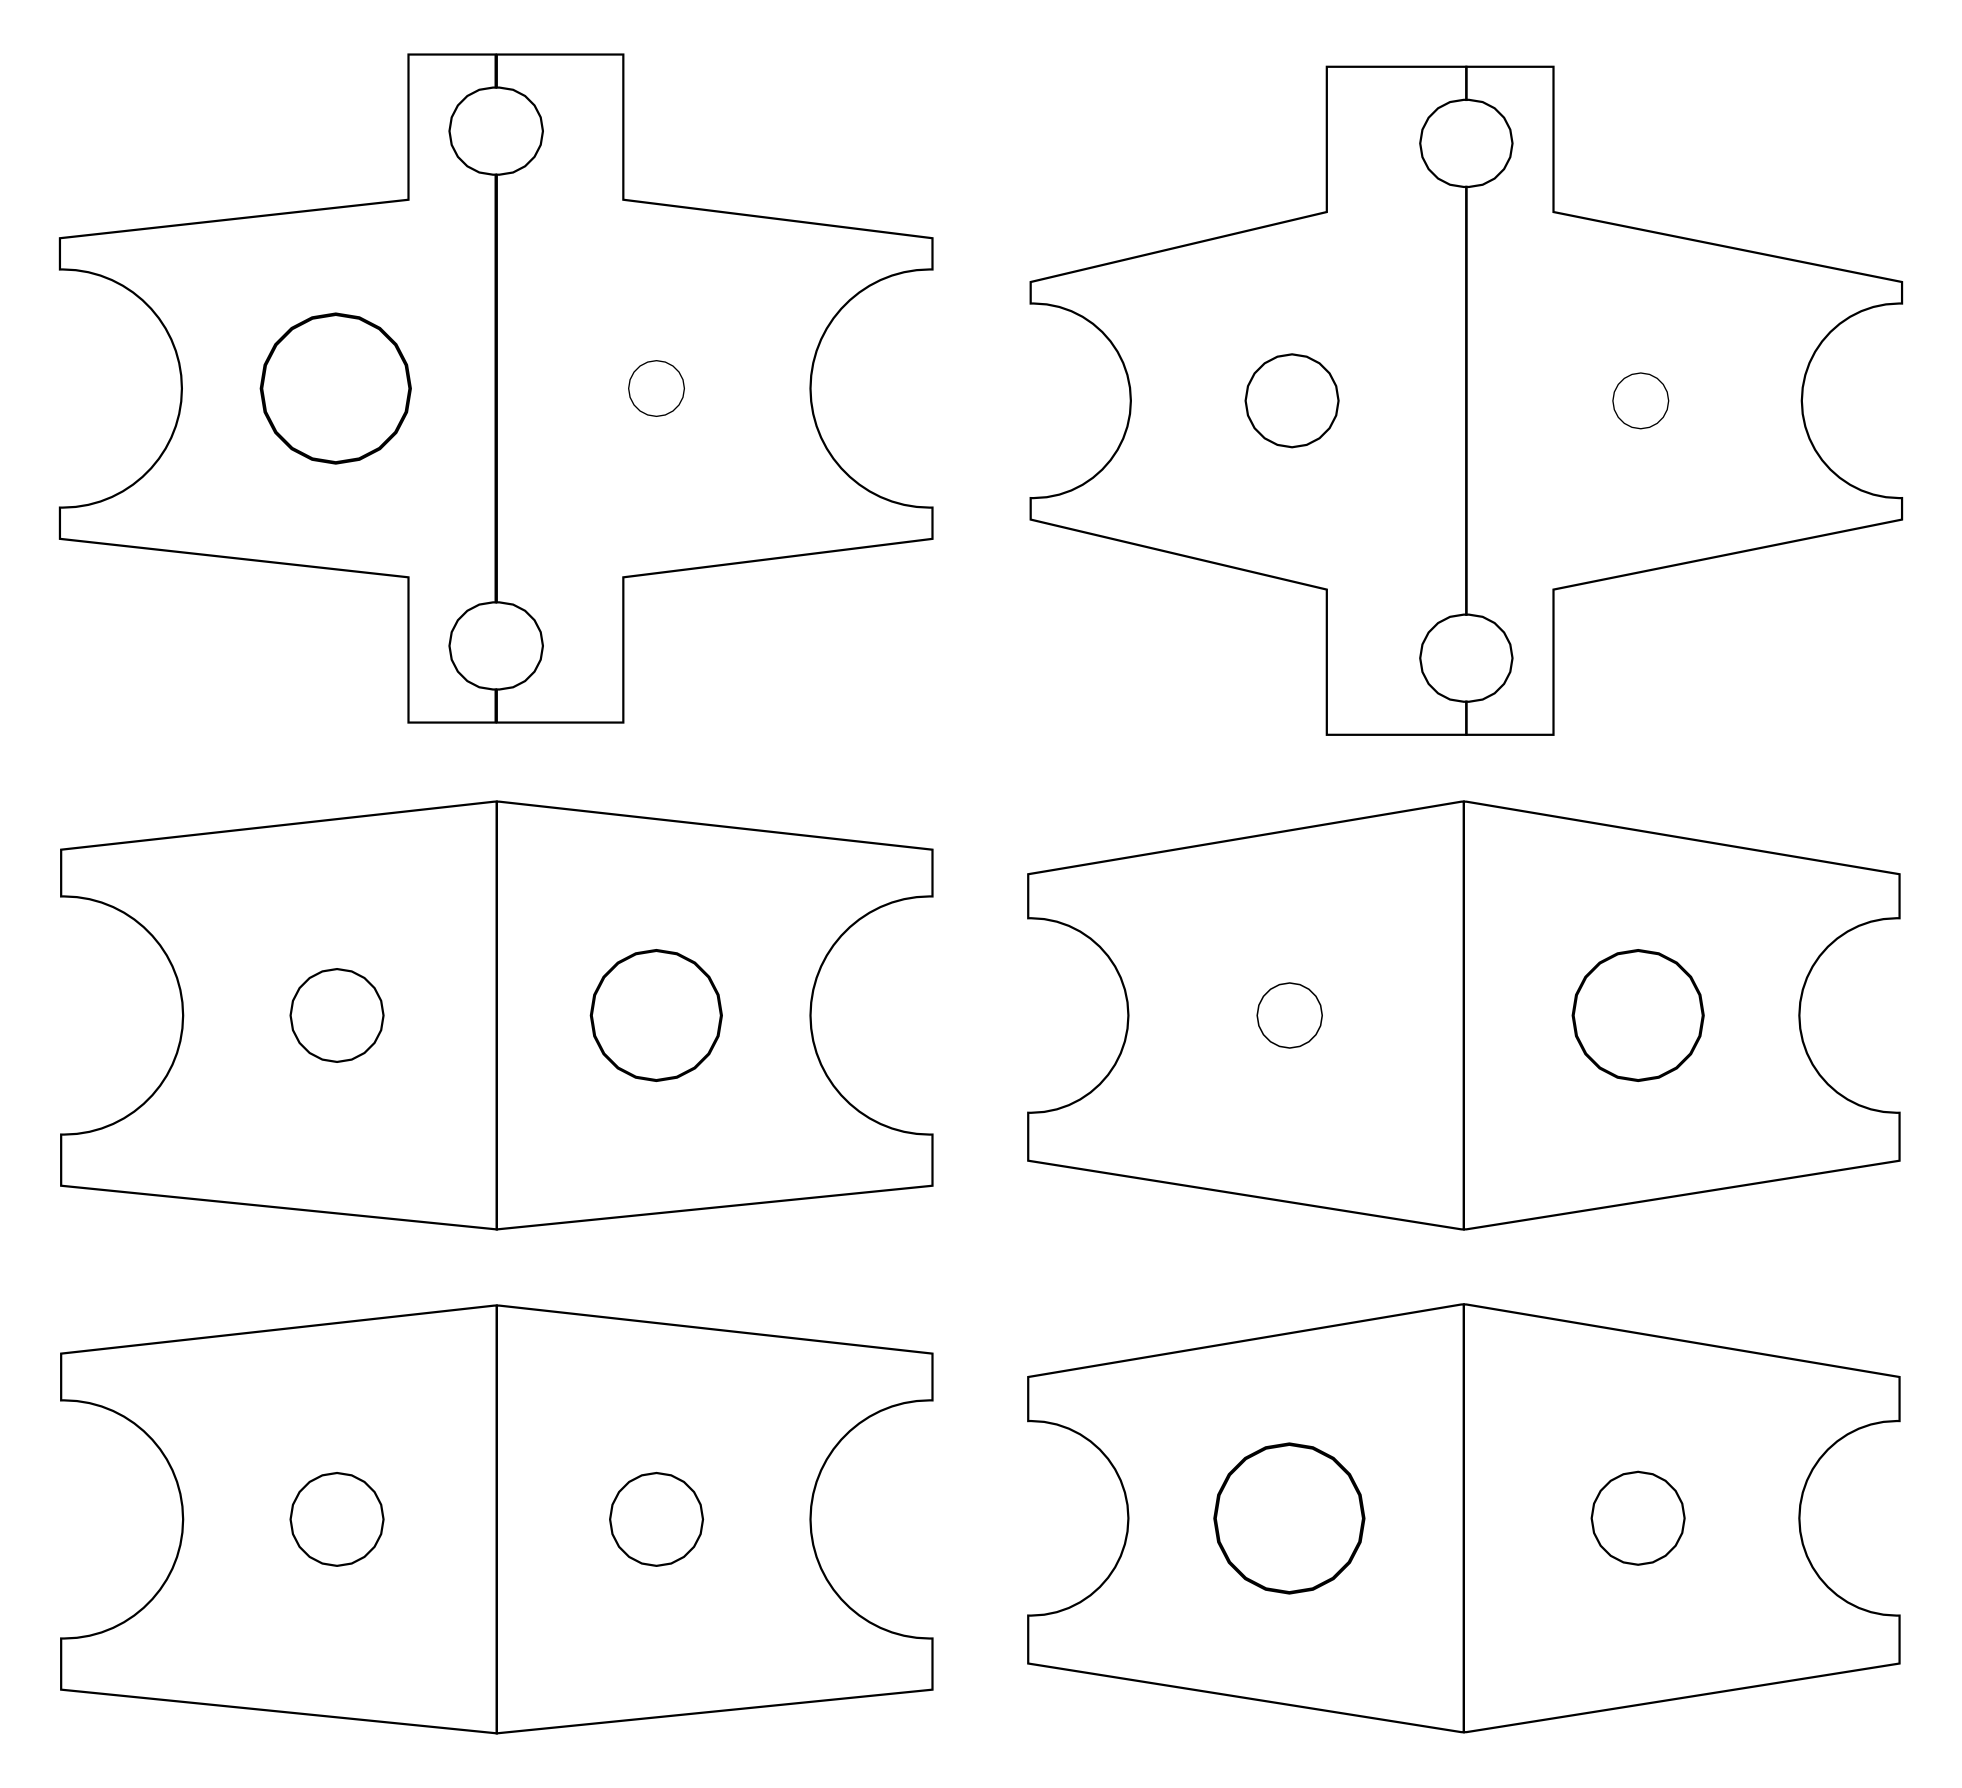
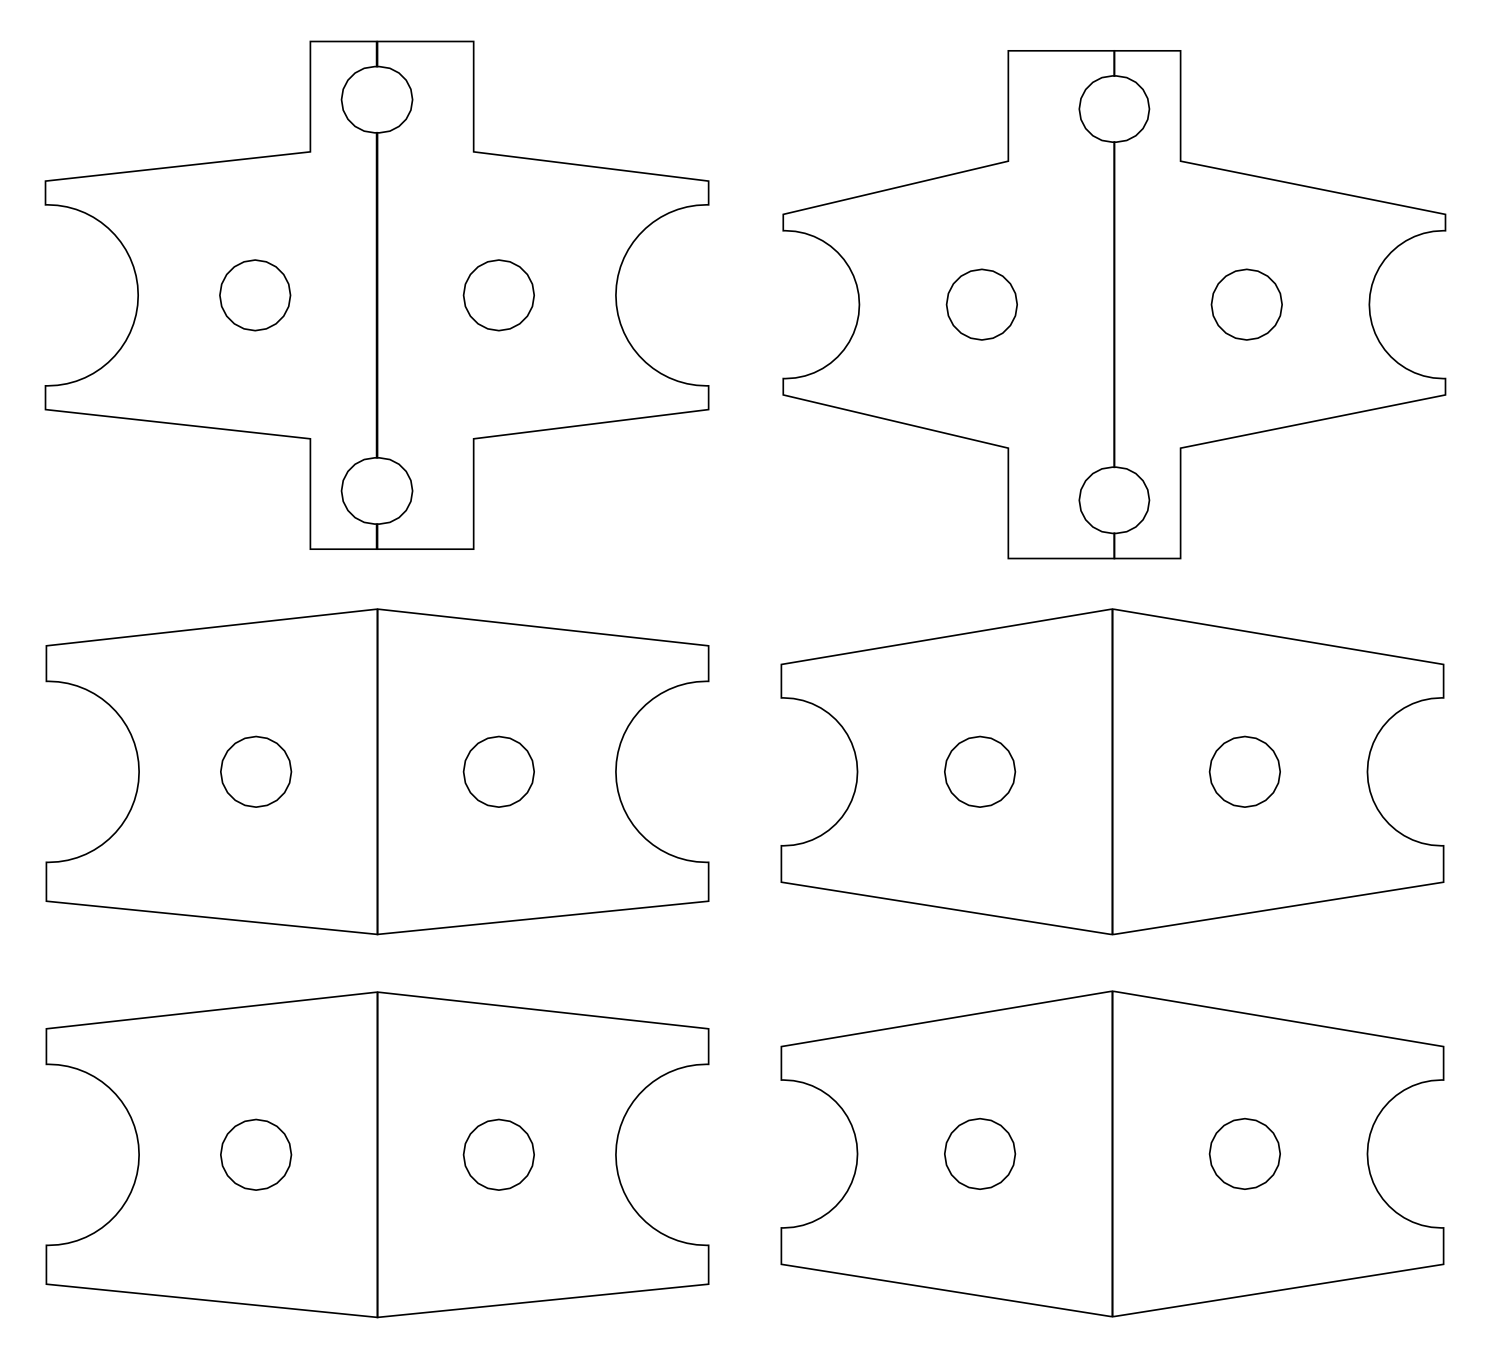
part: (335, 388) -> (254, 295), size x0.62
part: (656, 388) -> (498, 295), size x1.67
part: (1640, 400) -> (1246, 304), size x1.67
part: (656, 1015) -> (498, 771), size x0.71
part: (1289, 1015) -> (979, 771), size x1.43
part: (1637, 1015) -> (1244, 771), size x0.71
part: (1289, 1517) -> (979, 1153), size x0.62

